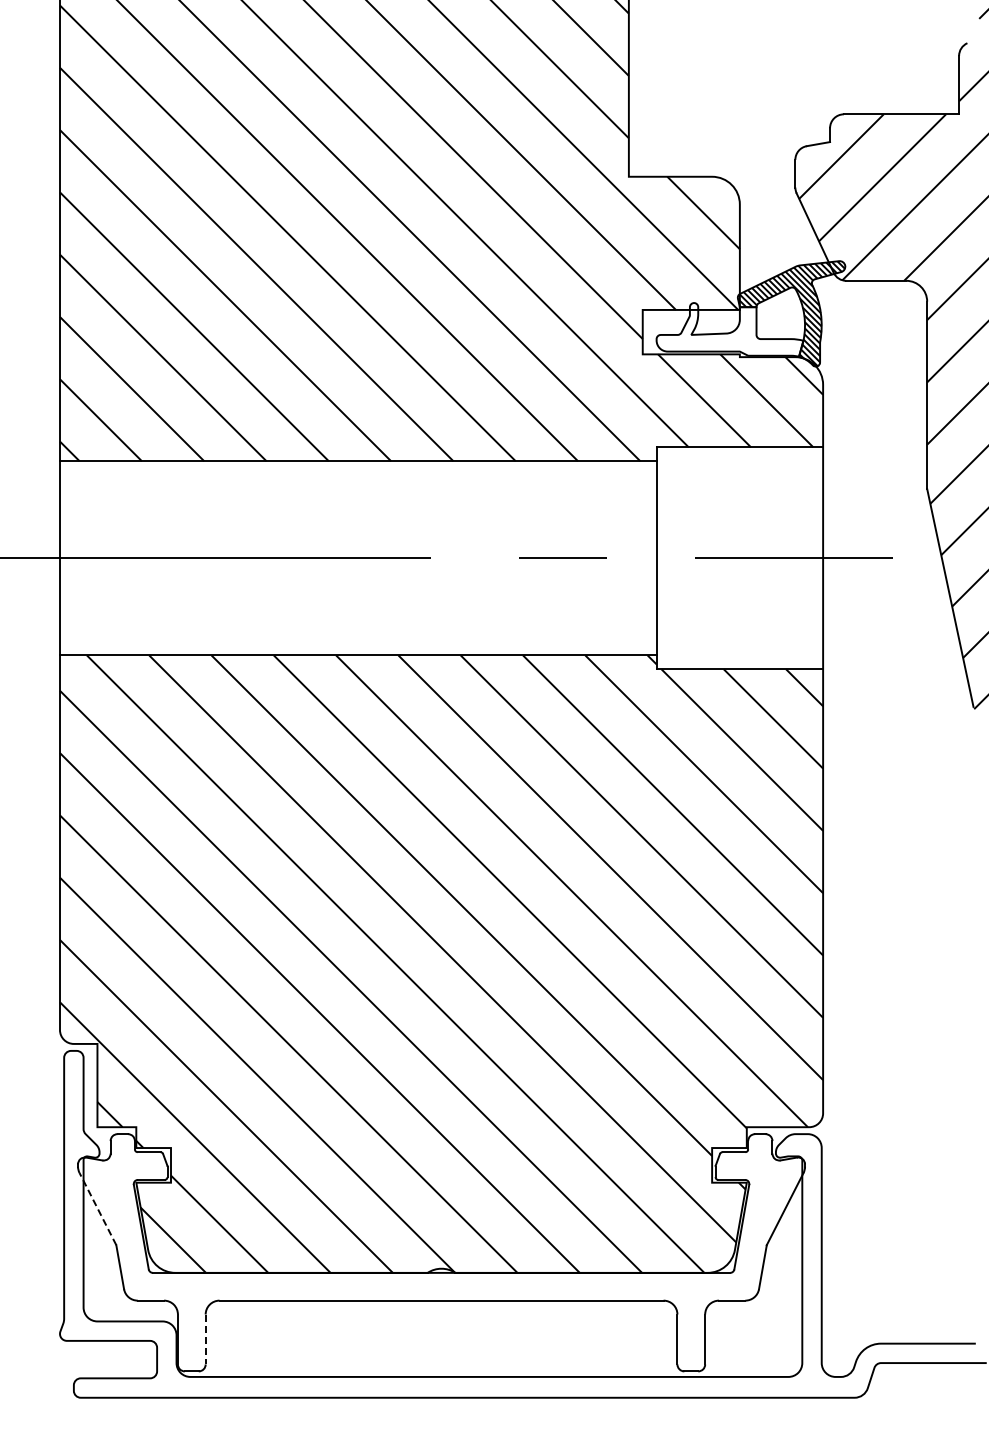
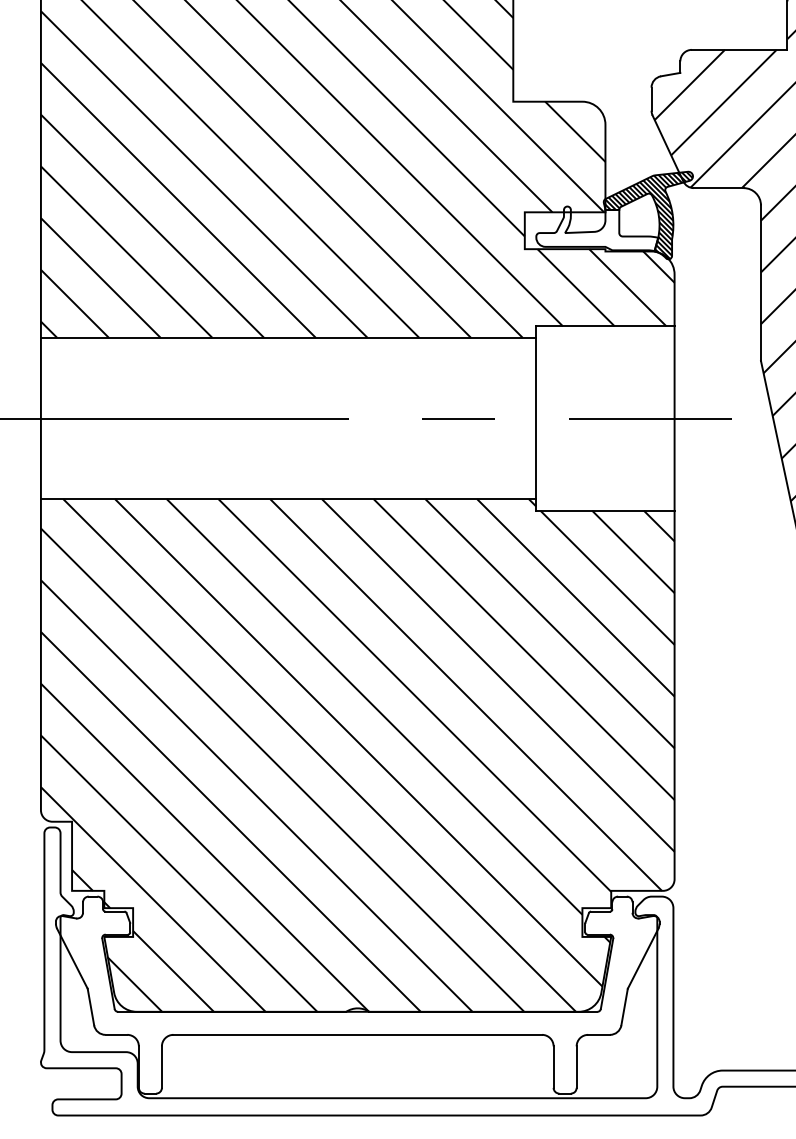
line: (97, 1208) -> (72, 958), dashed -> solid
line: (205, 1339) -> (161, 1067), dashed -> solid

